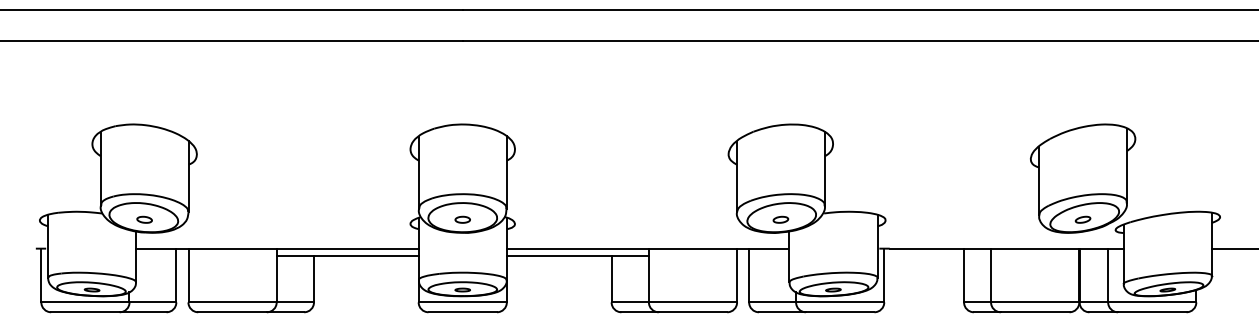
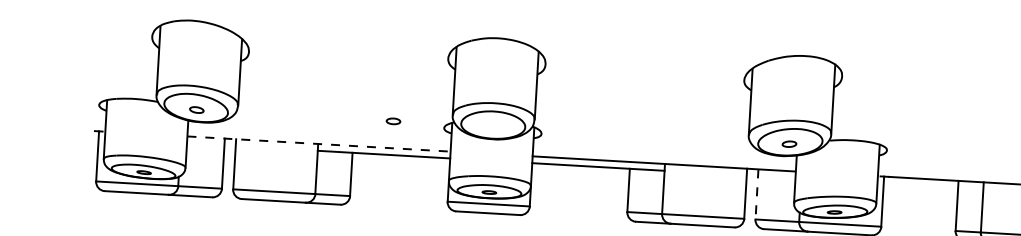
part: (462, 219) -> (393, 121), moved
line: (277, 248) -> (319, 143), solid -> dashed
line: (749, 275) -> (757, 194), solid -> dashed

